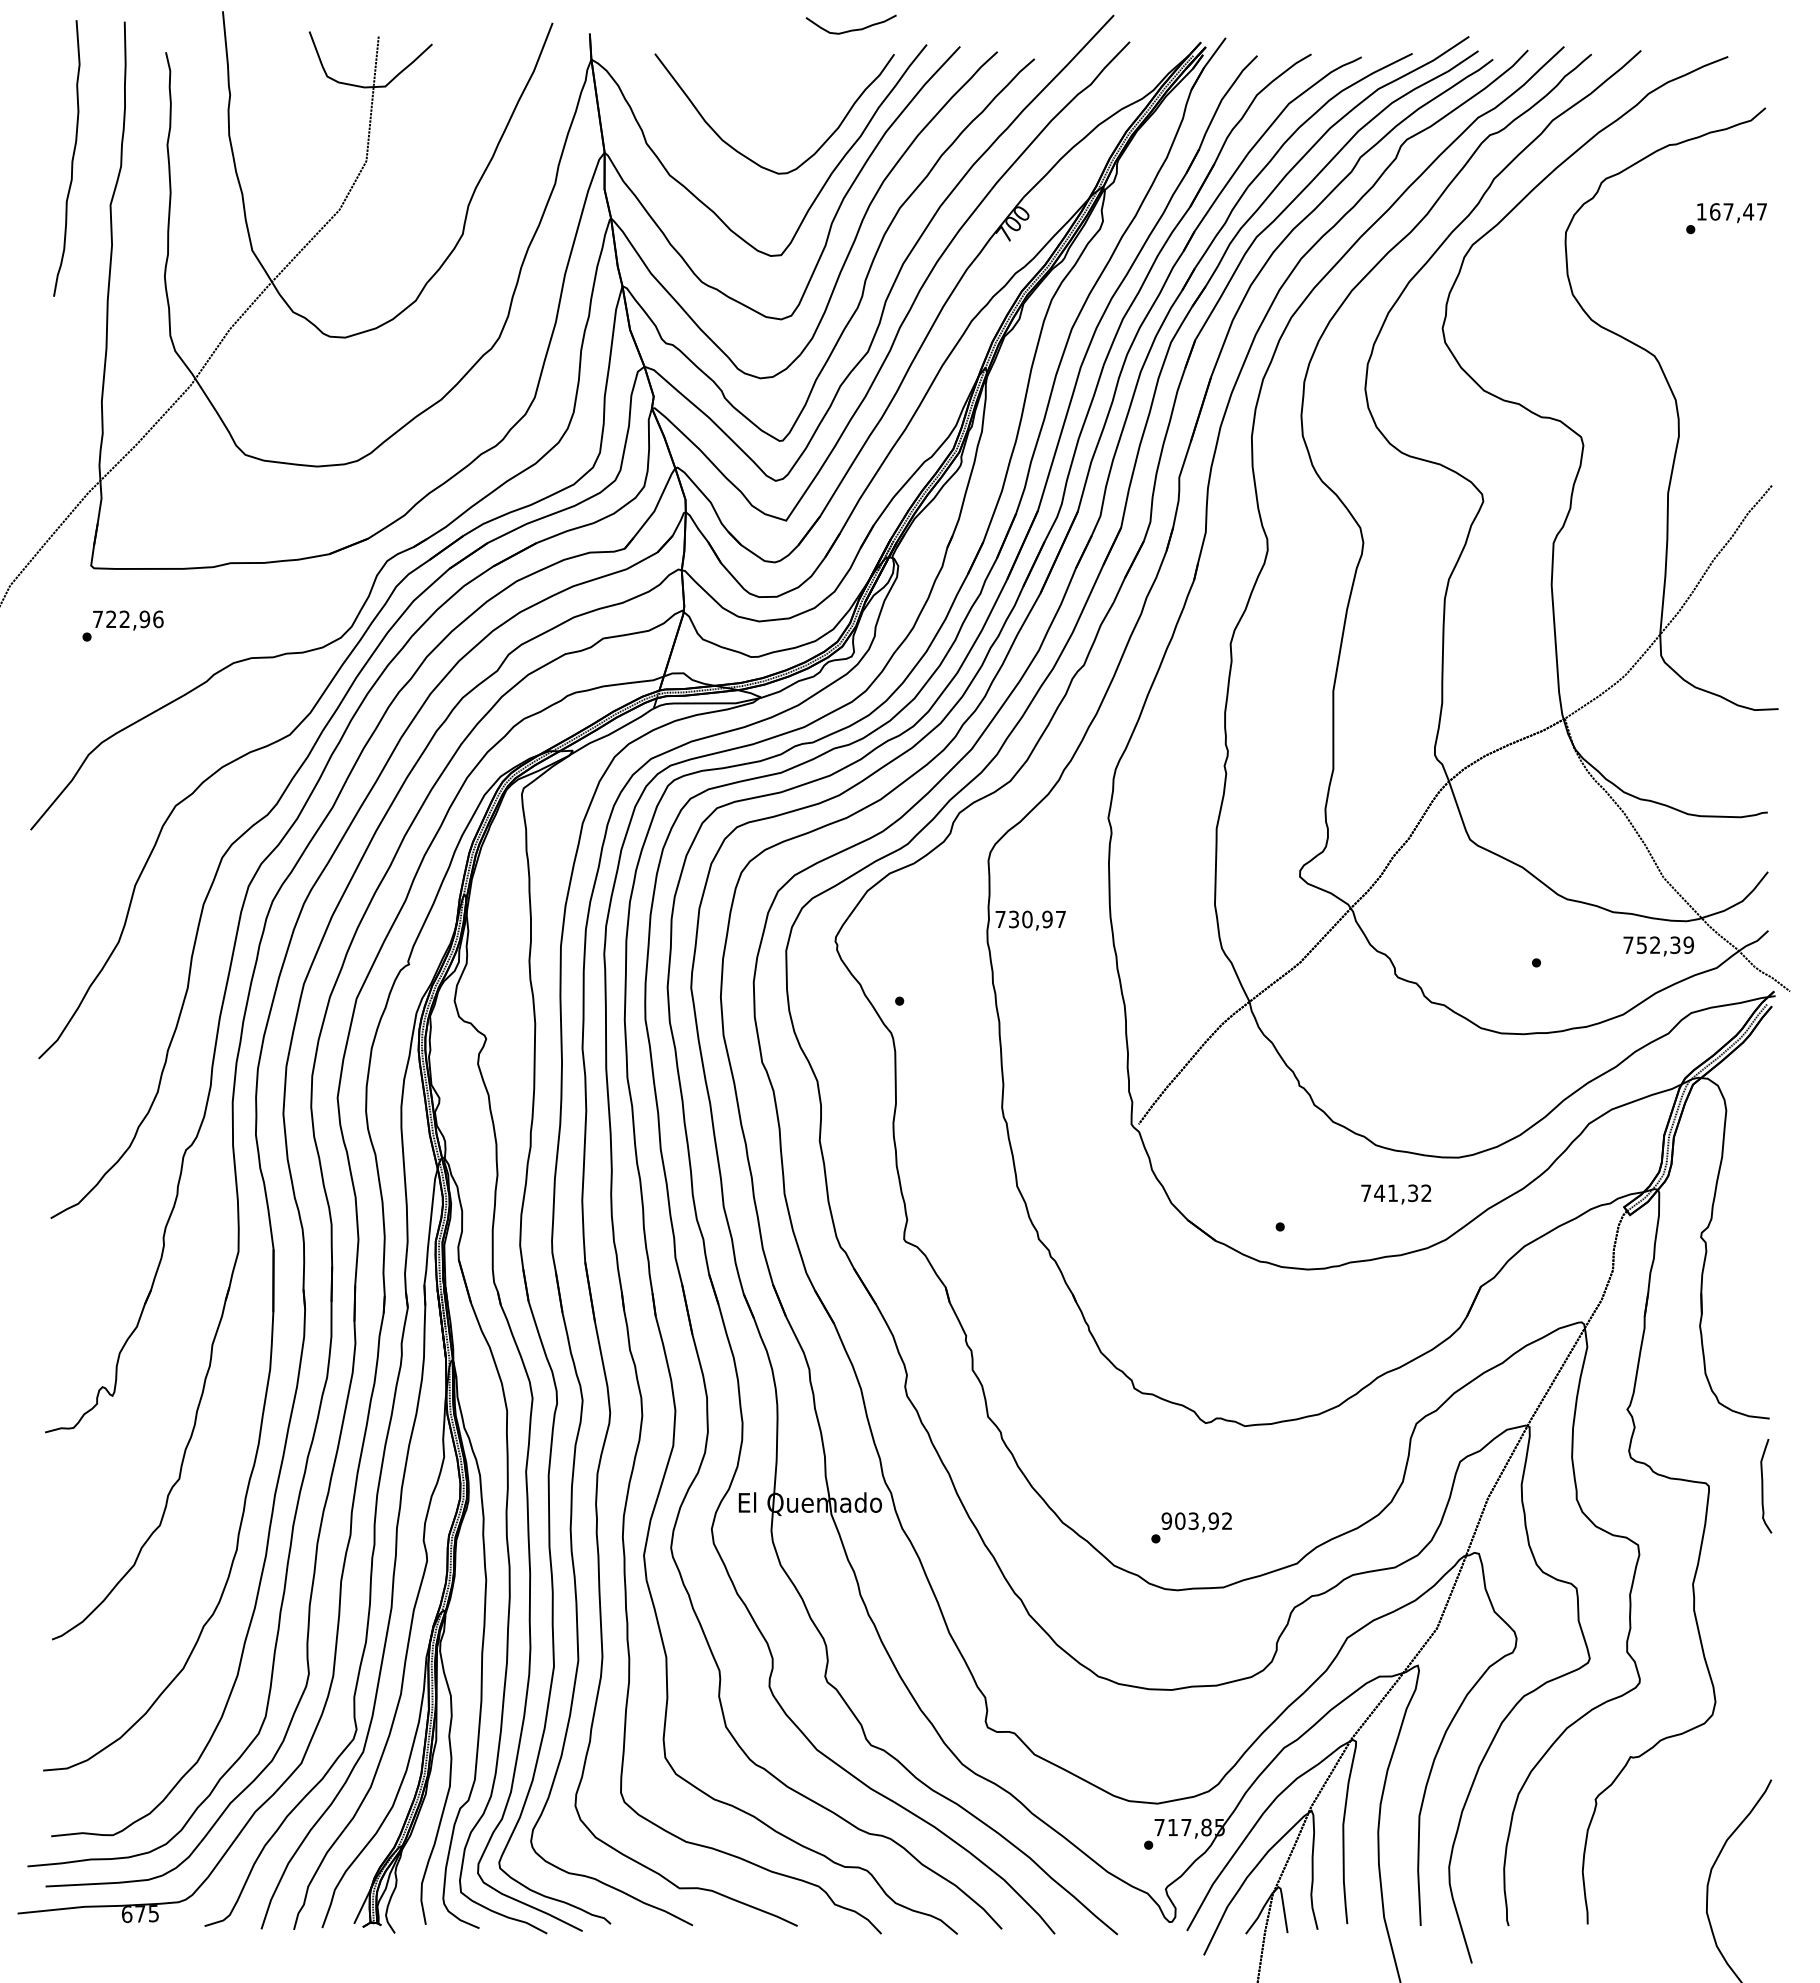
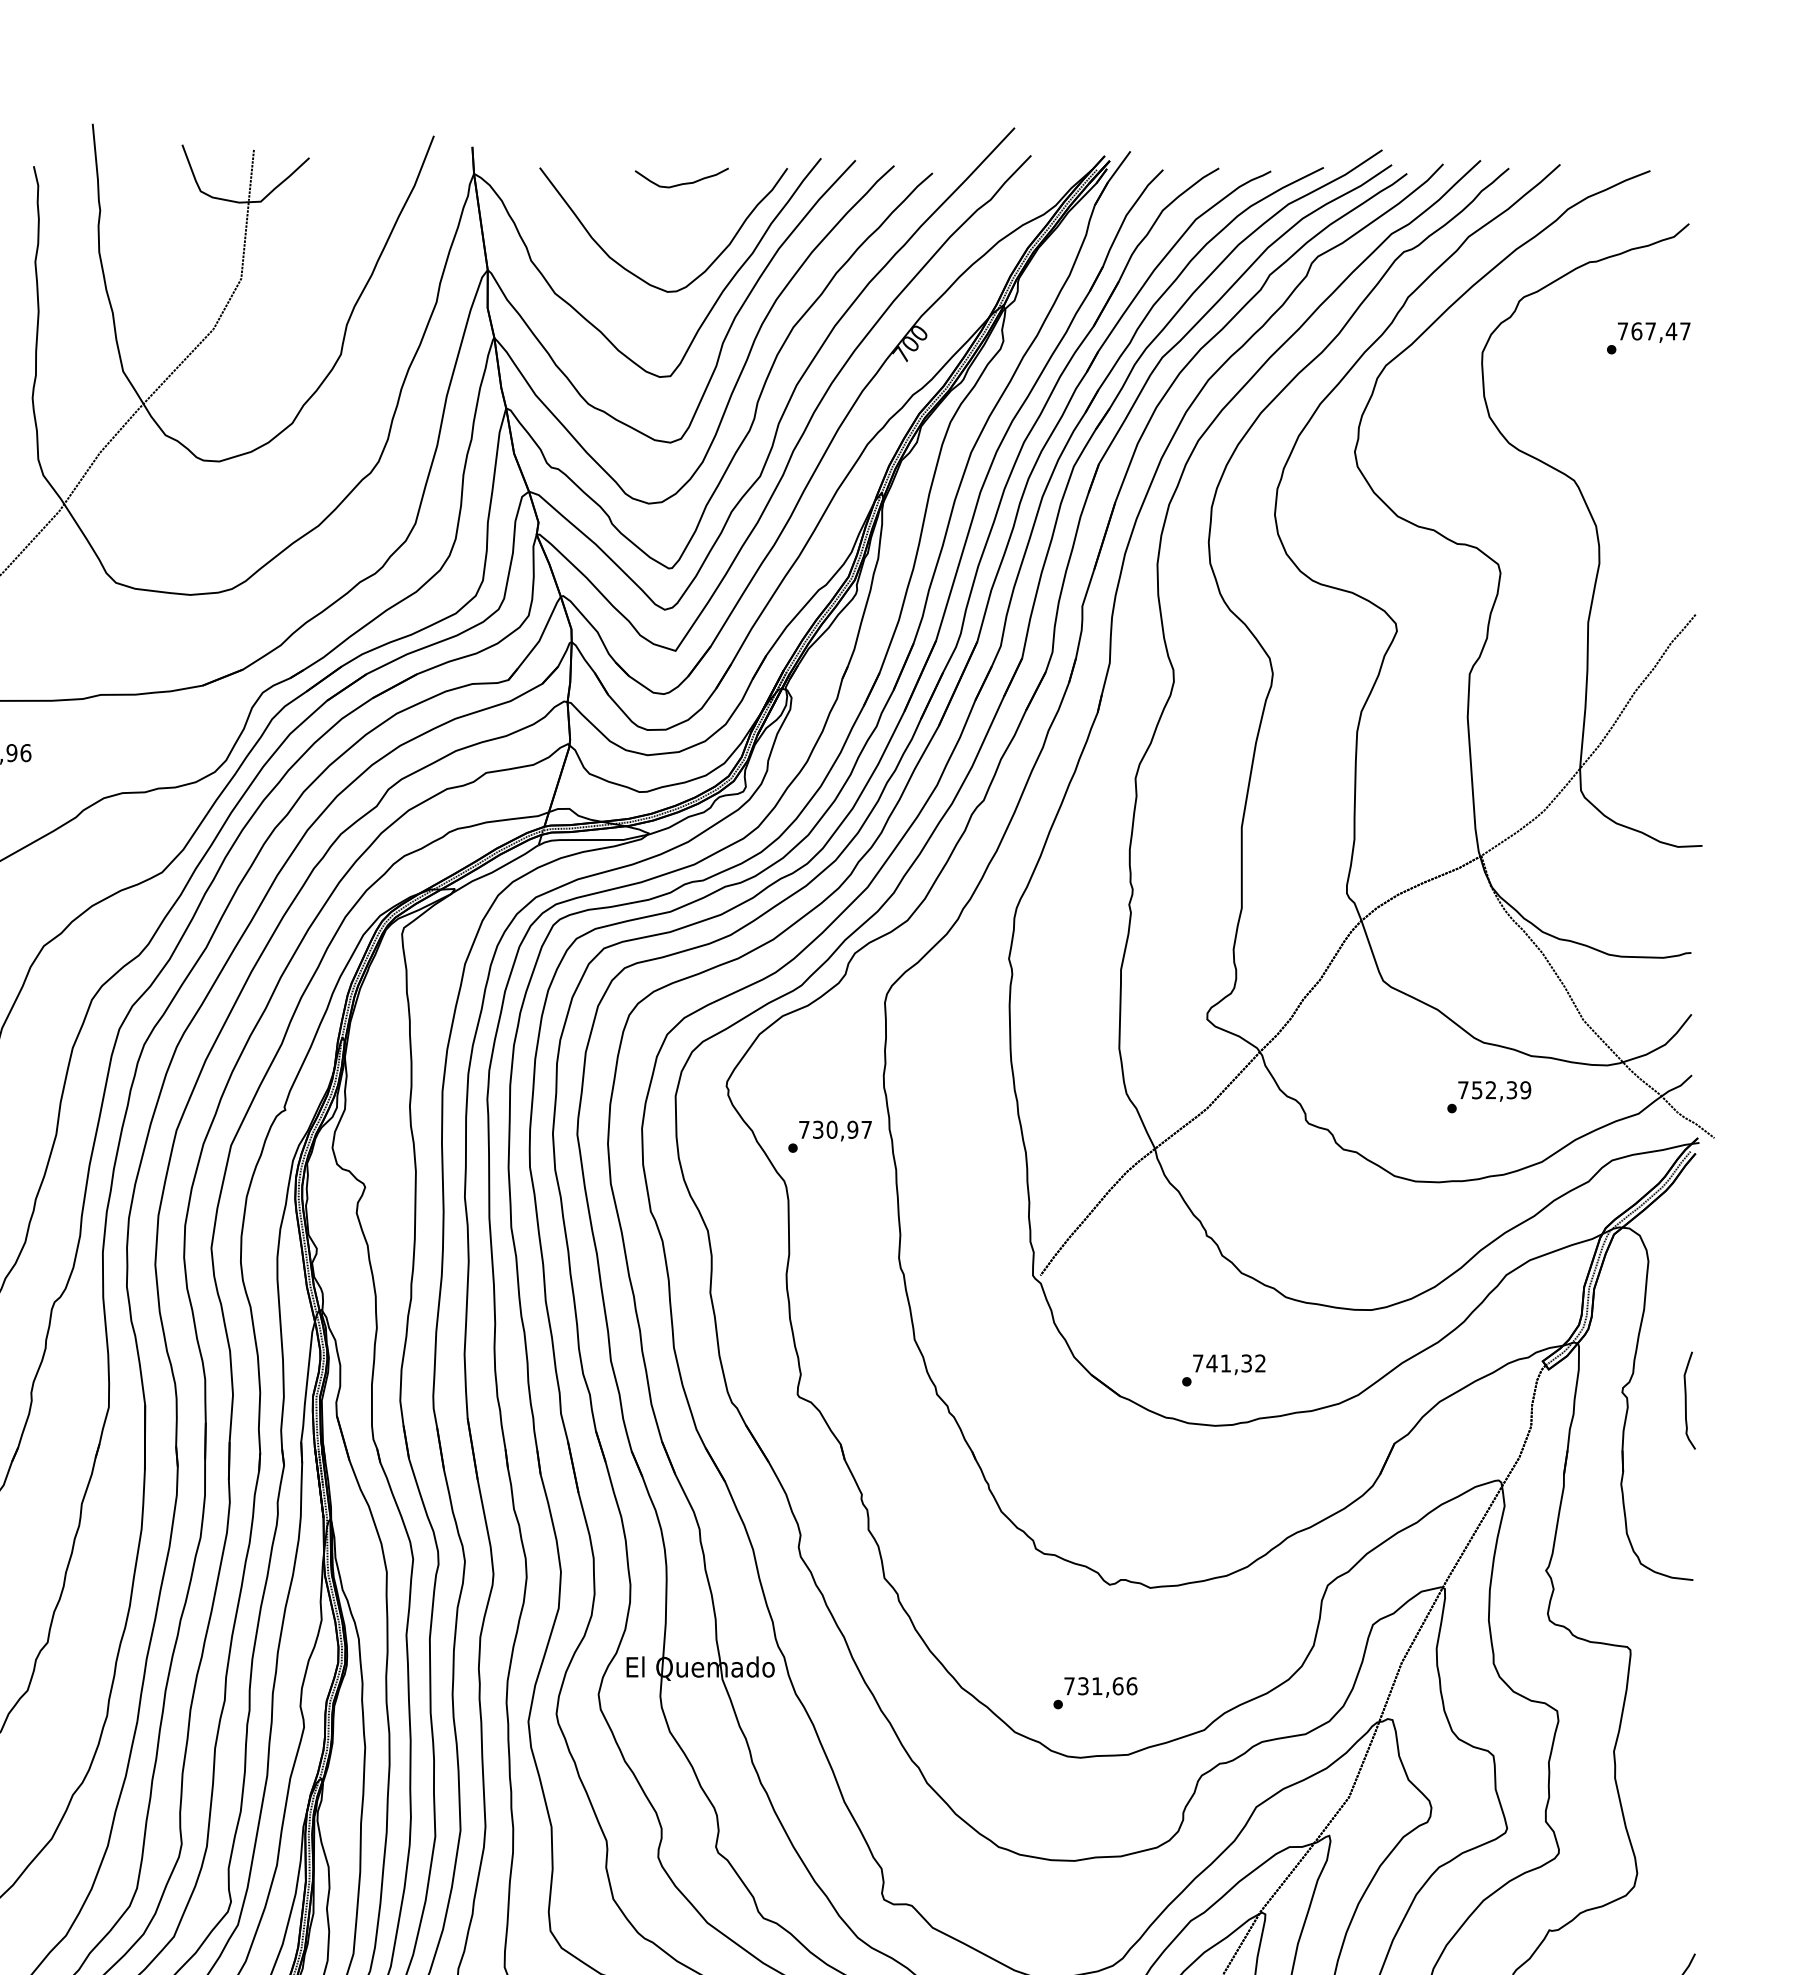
curve: (851, 29) -> (682, 183), moved
text: (1701, 211) -> (1622, 330), 167,47 -> 767,47
text: (1030, 920) -> (835, 1130), moved
text: (1658, 946) -> (1494, 1091), moved
text: (1396, 1194) -> (1229, 1364), moved
curve: (1763, 1486) -> (1686, 1400), moved
text: (1196, 1520) -> (1100, 1685), 903,92 -> 731,66

